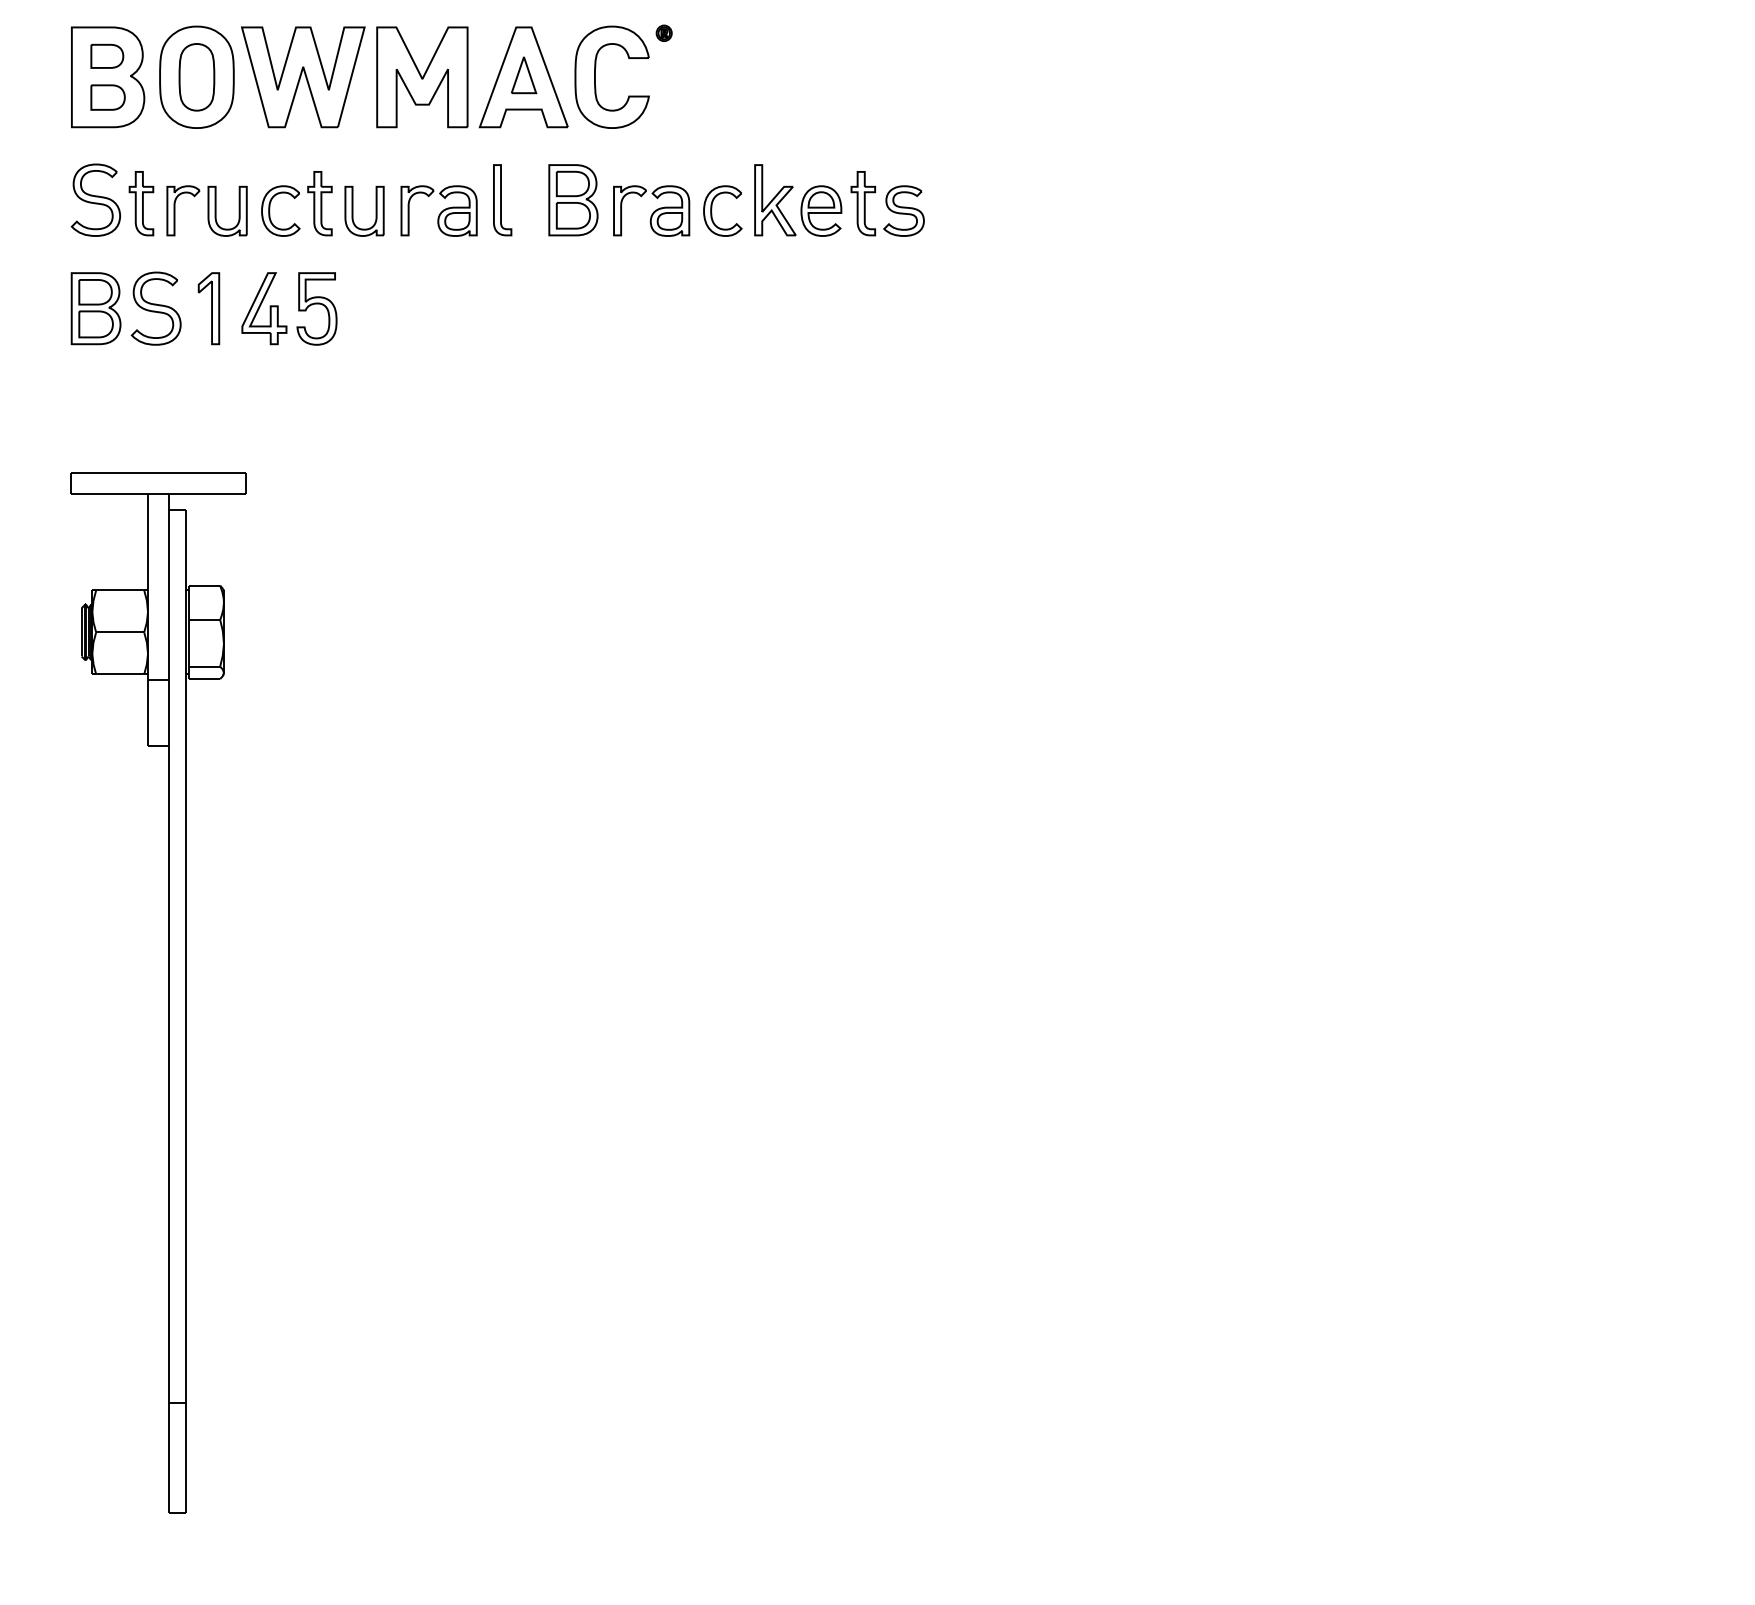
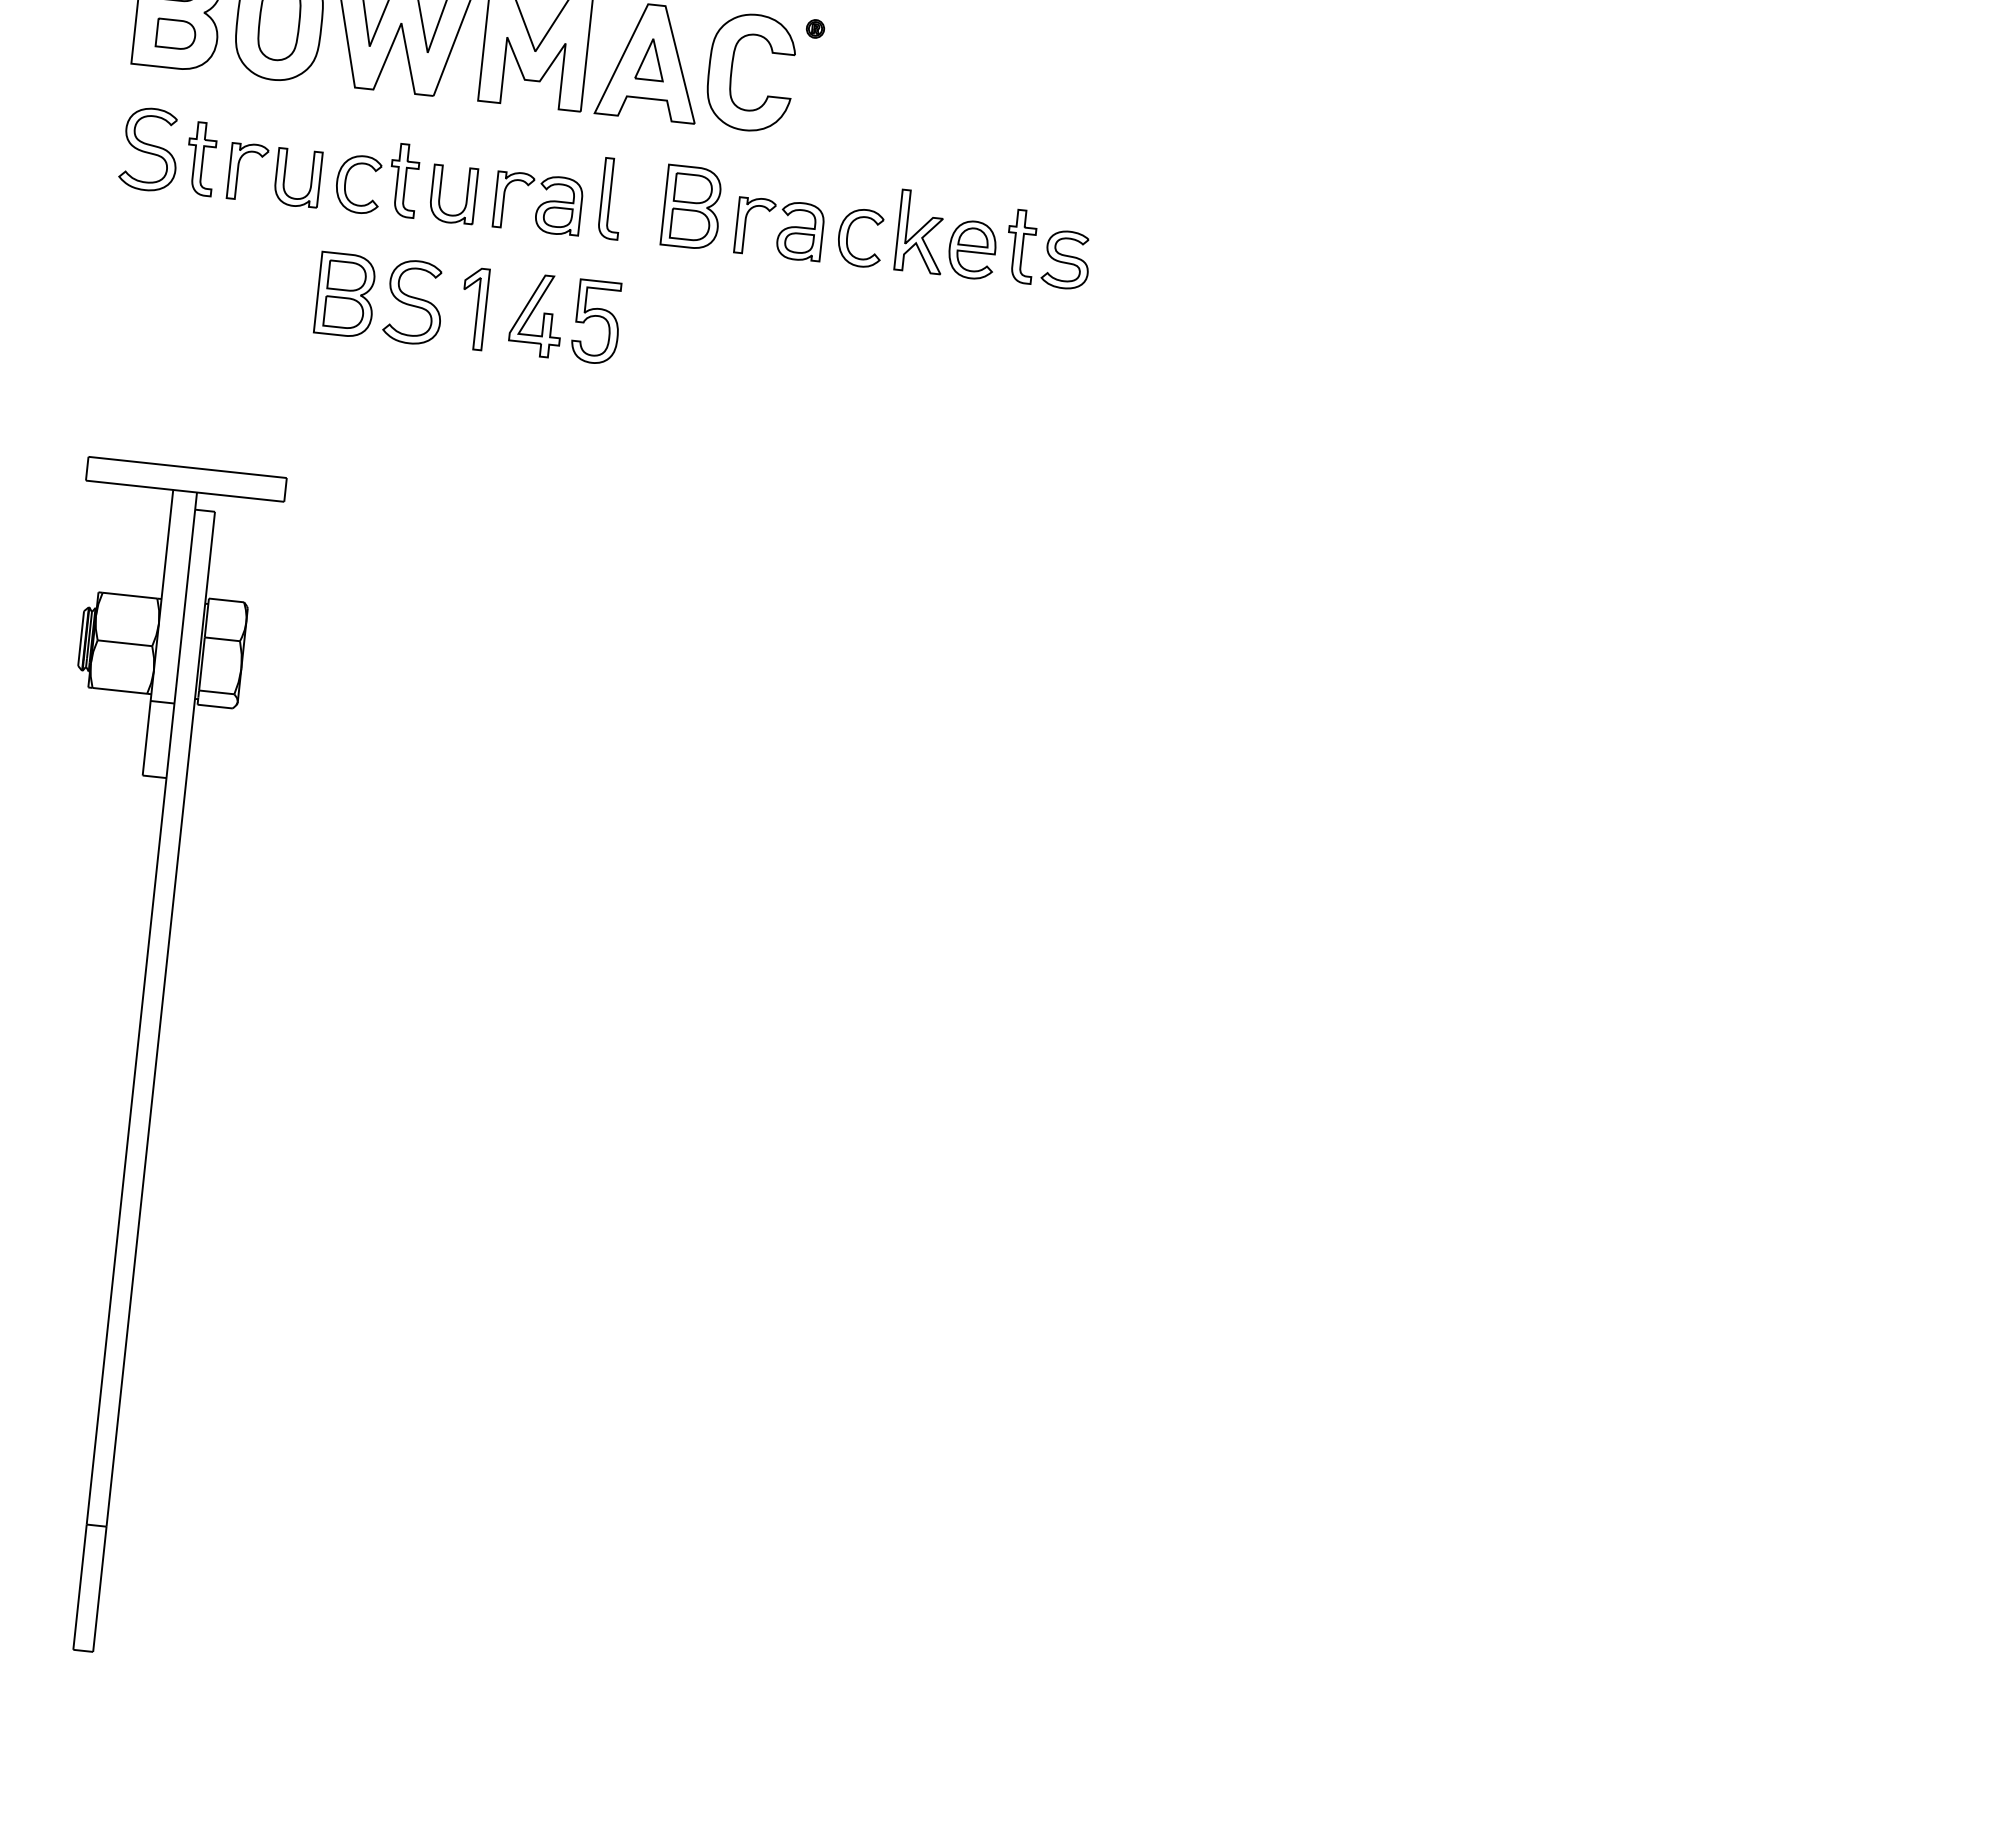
part: (211, 308) -> (476, 308), moved

